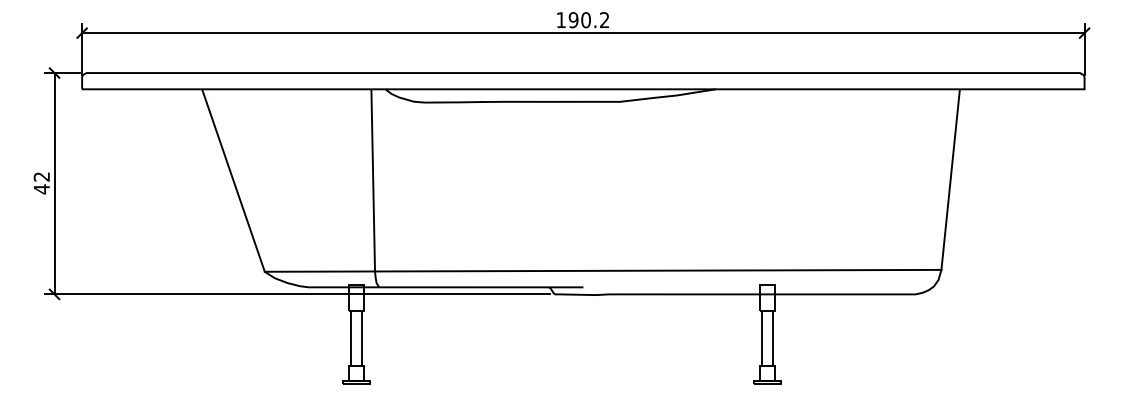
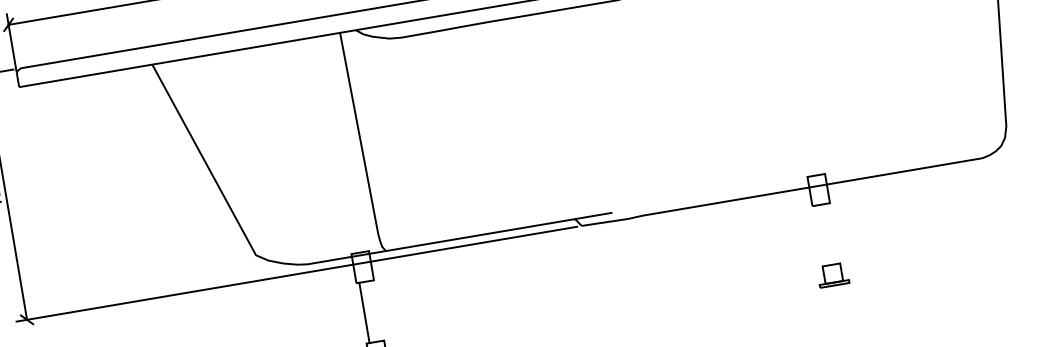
line: (602, 270) -> (630, 190), removed
line: (361, 338) -> (375, 311), removed
line: (762, 338) -> (820, 235), removed
line: (772, 338) -> (831, 234), removed

